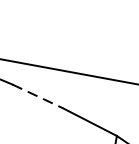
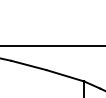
line: (38, 96) -> (29, 65), dashed -> solid

